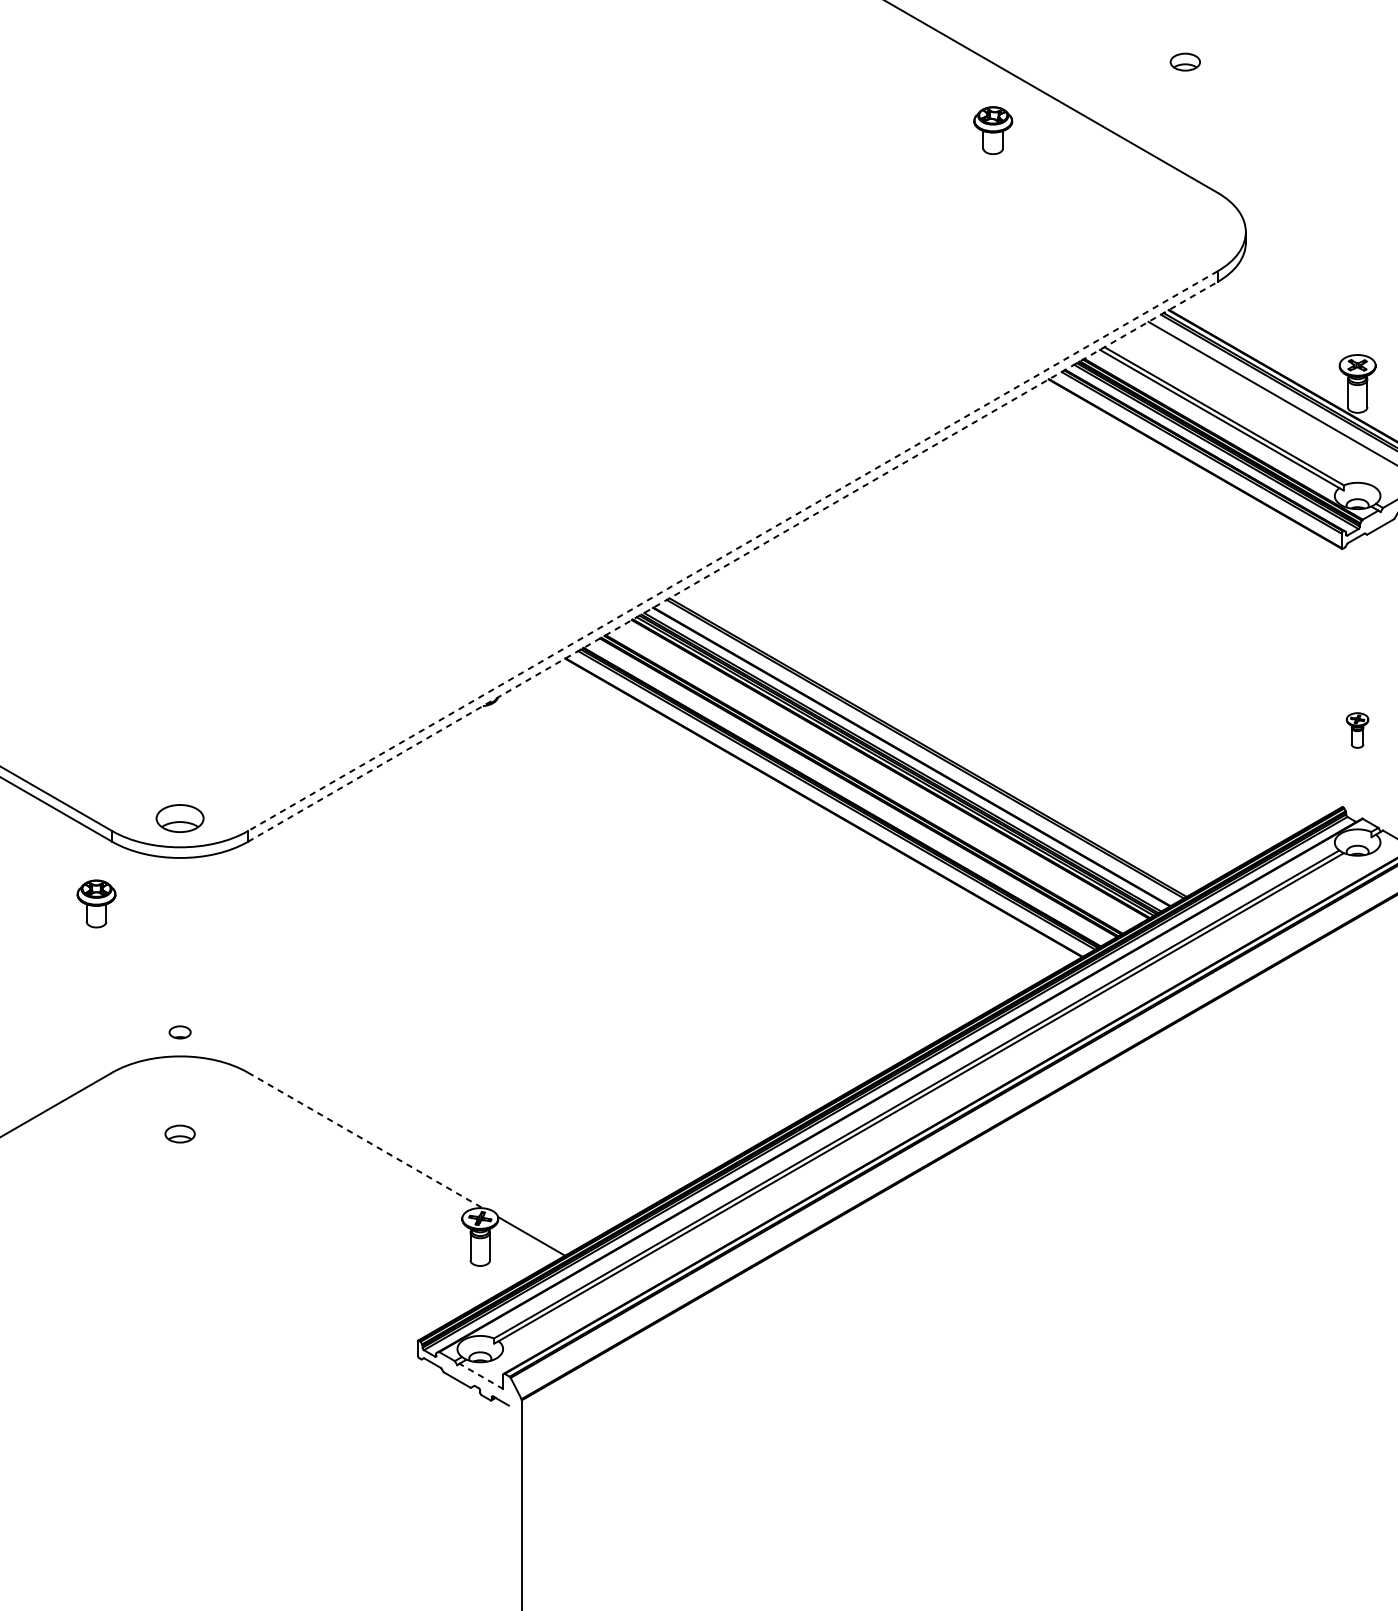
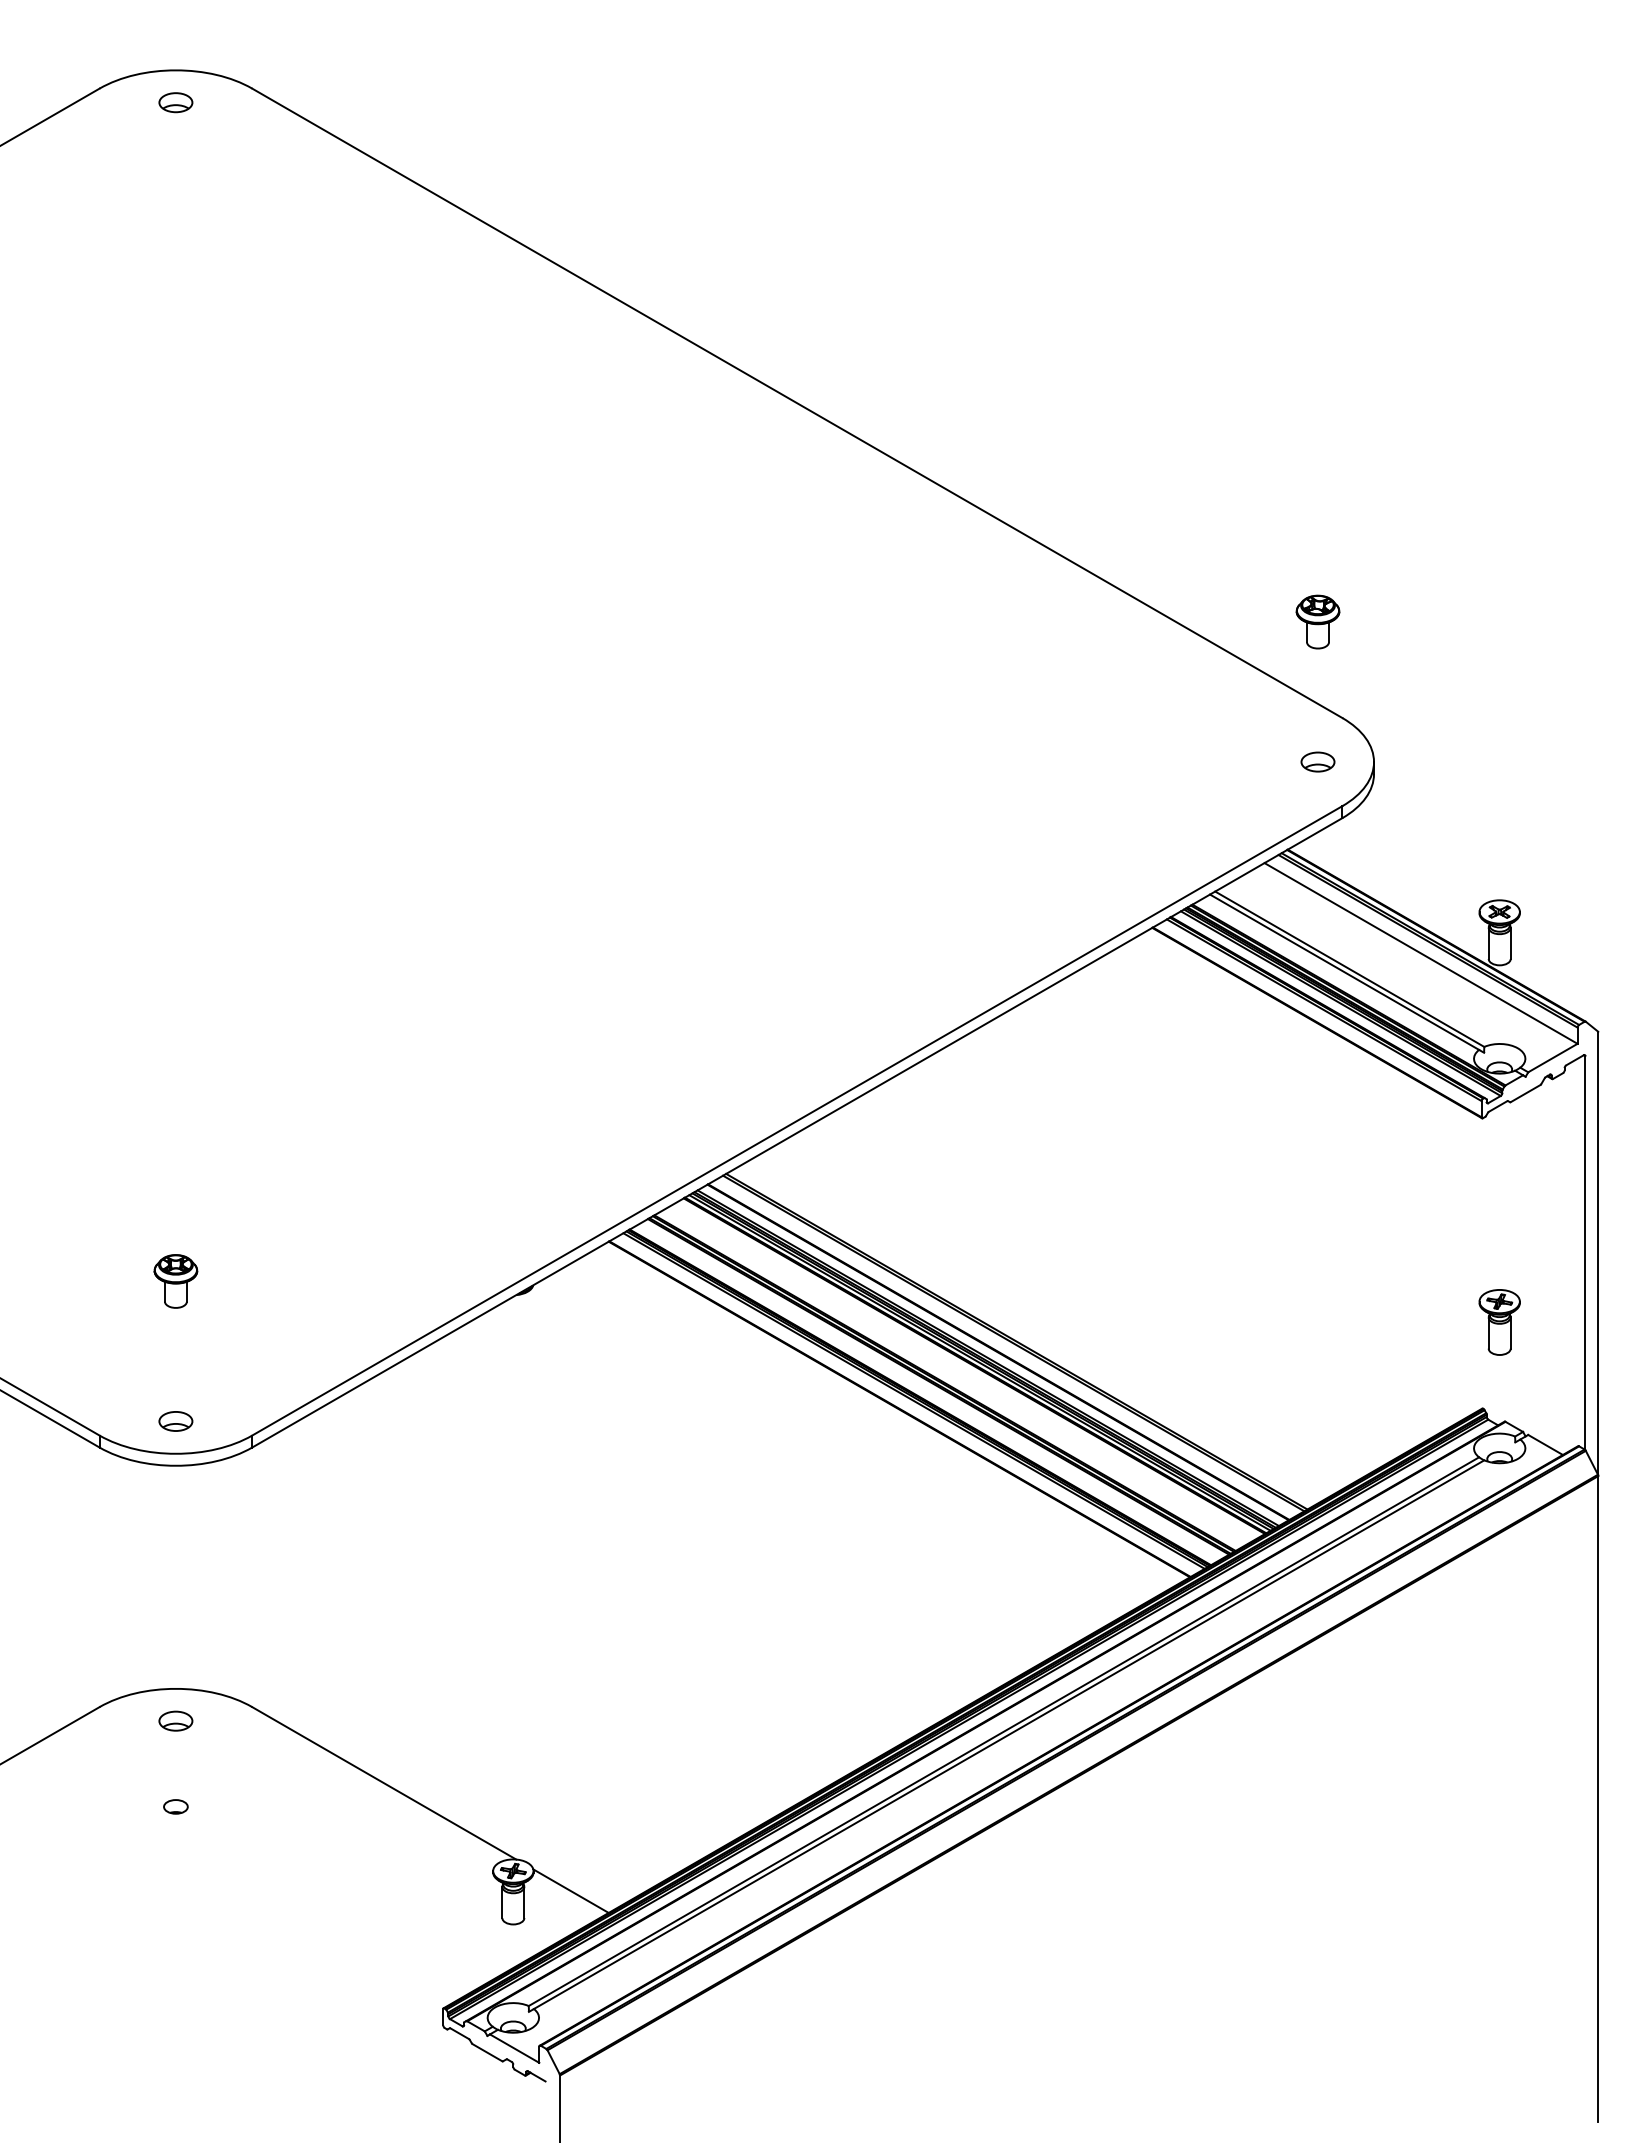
part: (1184, 61) -> (1317, 761), moved
part: (992, 130) -> (1317, 621), moved
line: (732, 551) -> (796, 1121), dashed -> solid
line: (733, 561) -> (797, 1132), dashed -> solid
part: (1357, 730) -> (1499, 1322), size x1.67
part: (179, 818) -> (175, 1421), size x0.62
part: (96, 903) -> (175, 1281), moved
part: (179, 1032) -> (175, 1806), moved
part: (179, 1133) -> (175, 1720), moved
line: (365, 1140) -> (384, 1783), dashed -> solid
line: (481, 1376) -> (514, 2048), dashed -> solid

